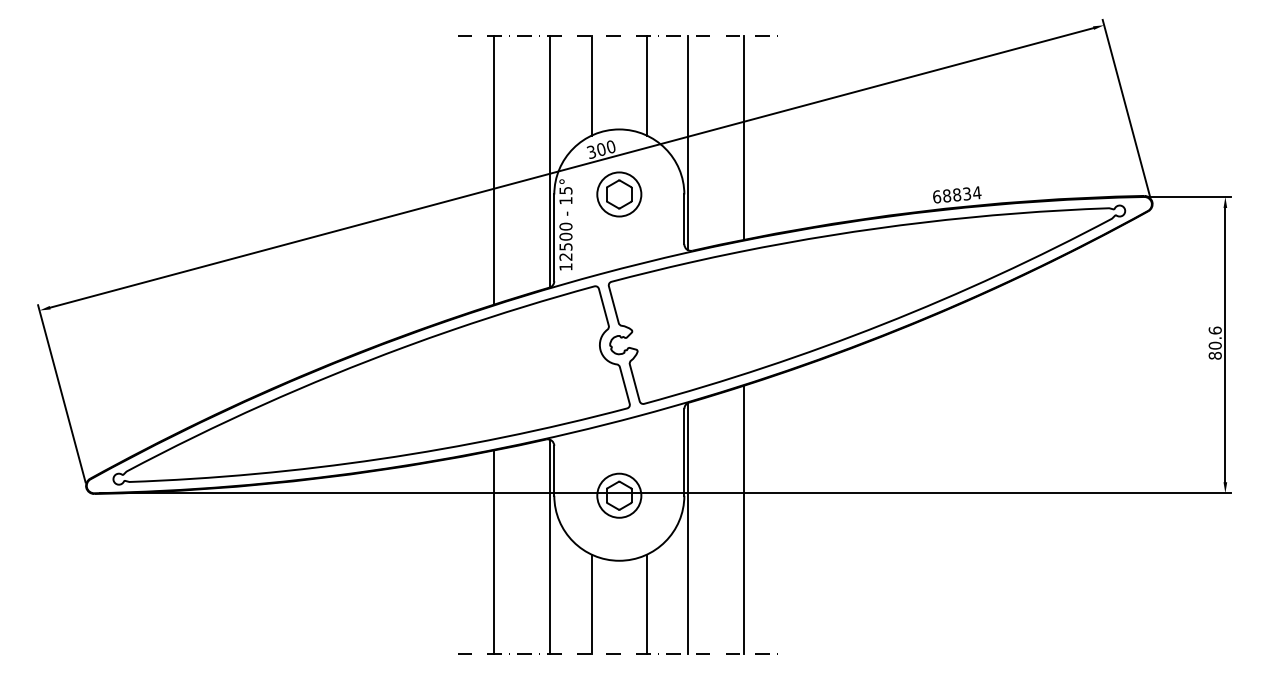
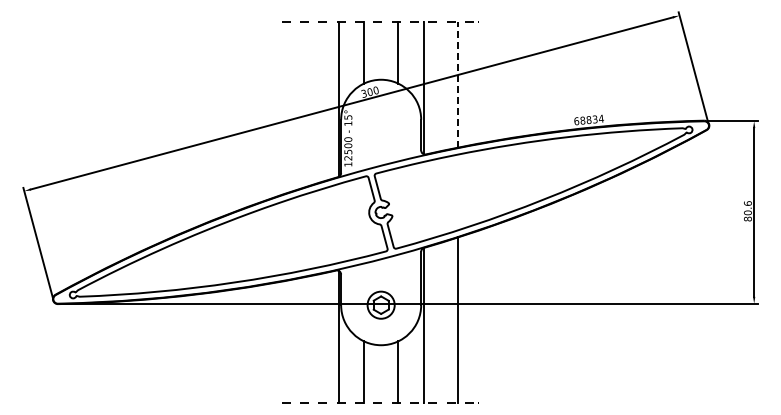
line: (744, 138) -> (458, 85), solid -> dashed
line: (494, 169) -> (304, 104), removed
part: (618, 194) -> (380, 119), removed
line: (494, 551) -> (304, 339), removed

